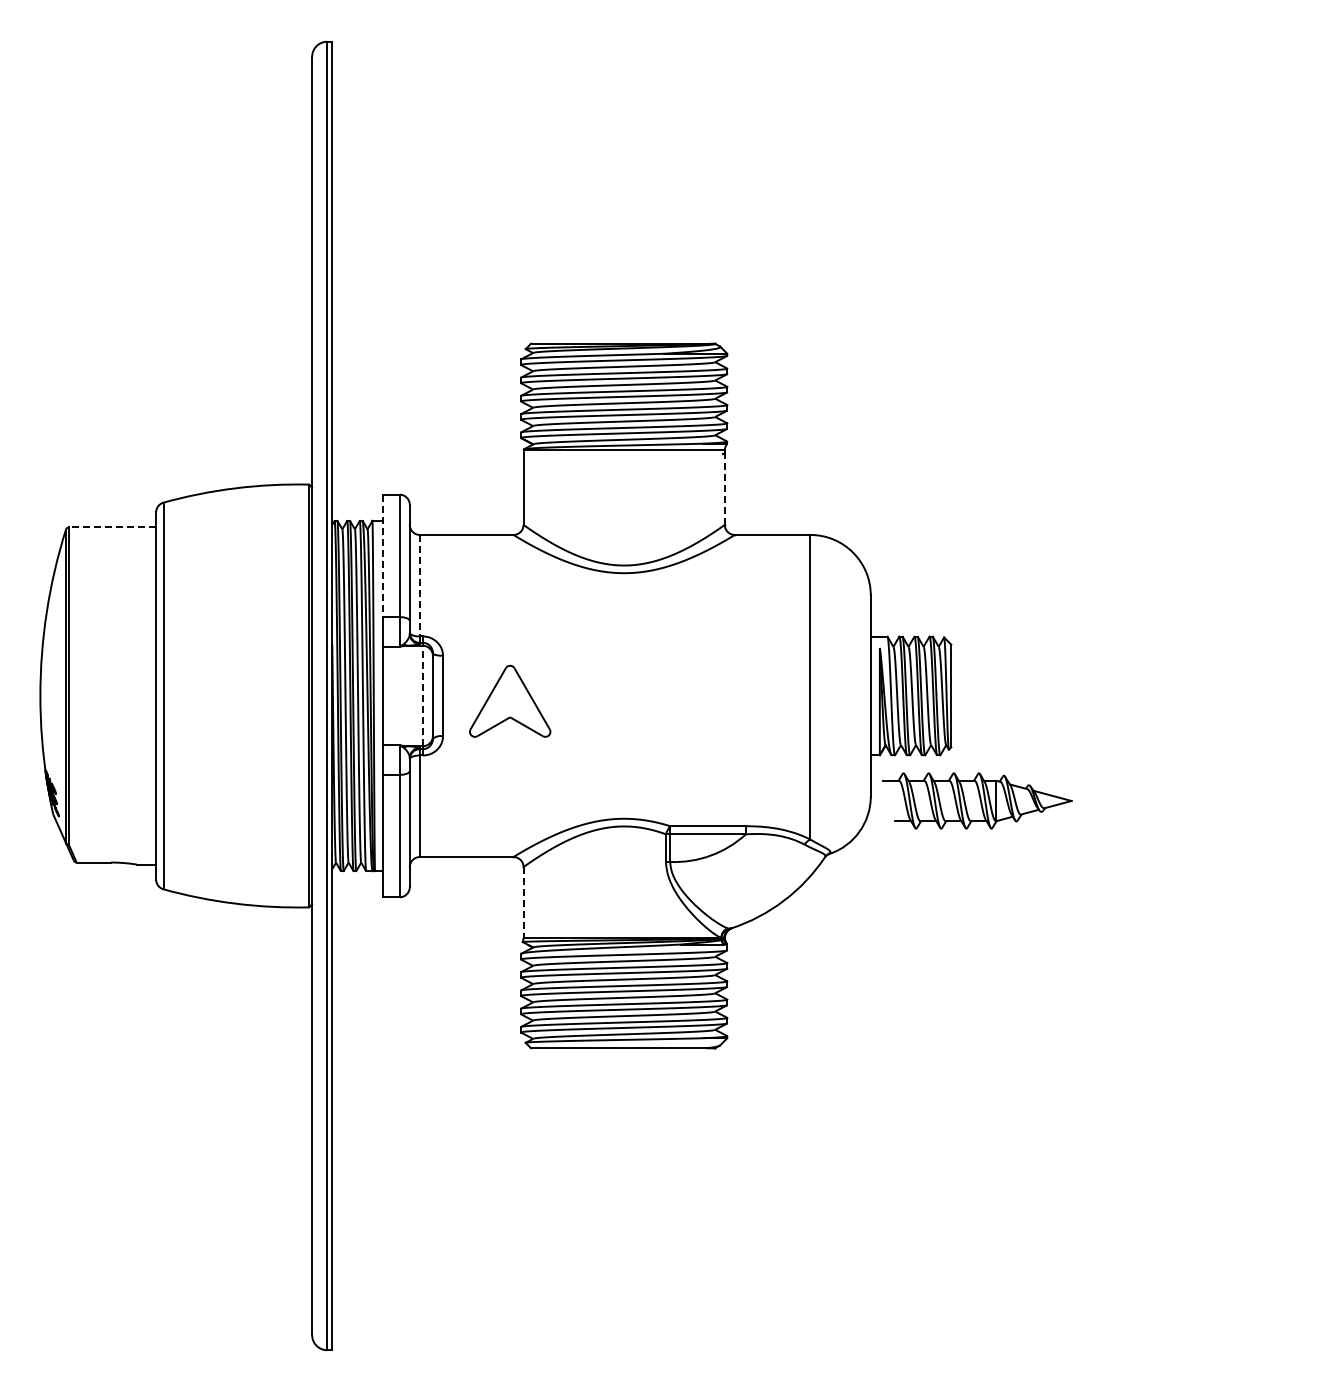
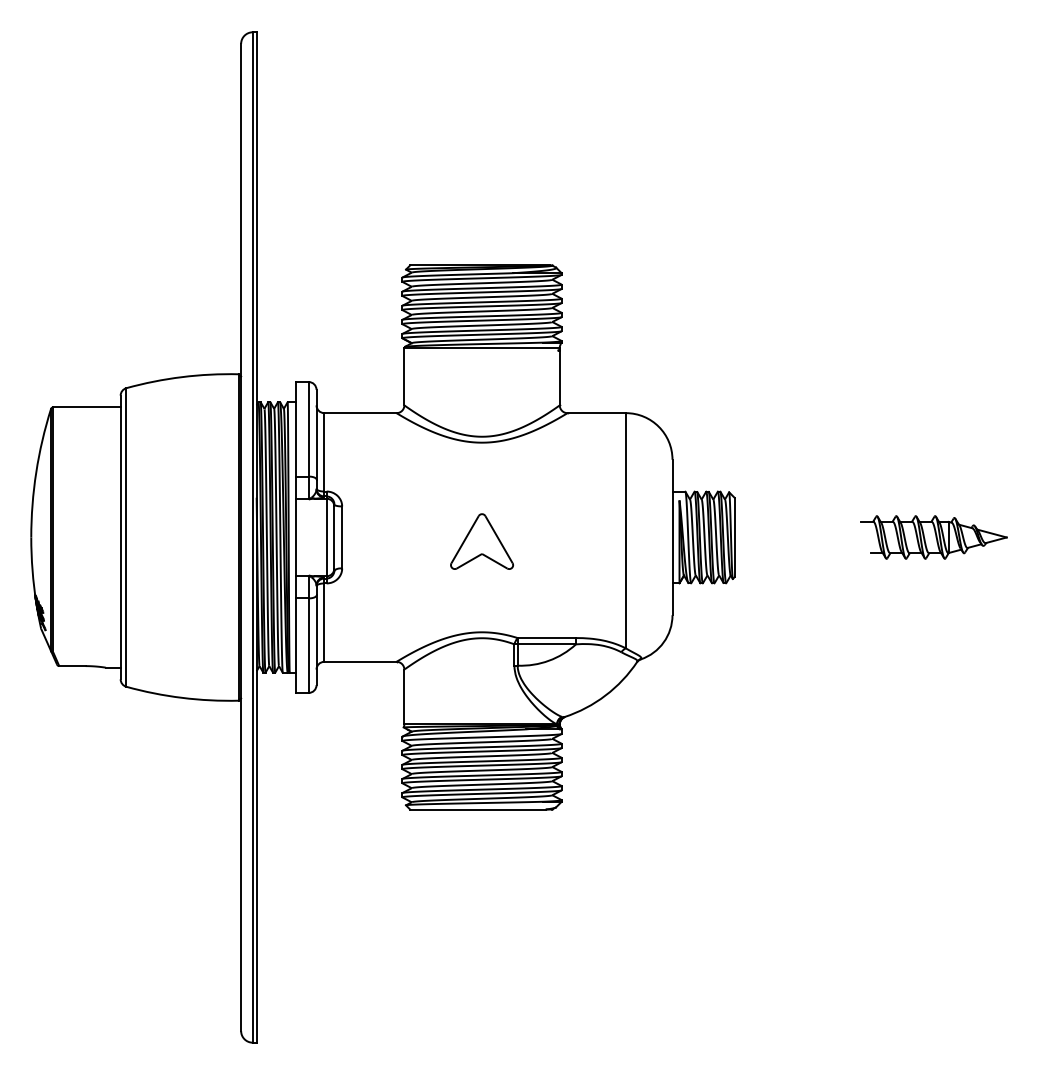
line: (724, 489) -> (559, 378), dashed -> solid
line: (112, 527) -> (86, 407), dashed -> solid
line: (382, 556) -> (295, 429), dashed -> solid
line: (419, 585) -> (324, 452), dashed -> solid
line: (422, 695) -> (326, 537), dashed -> solid
part: (510, 700) -> (482, 540), moved
part: (977, 800) -> (934, 537), moved
line: (523, 902) -> (404, 696), dashed -> solid

